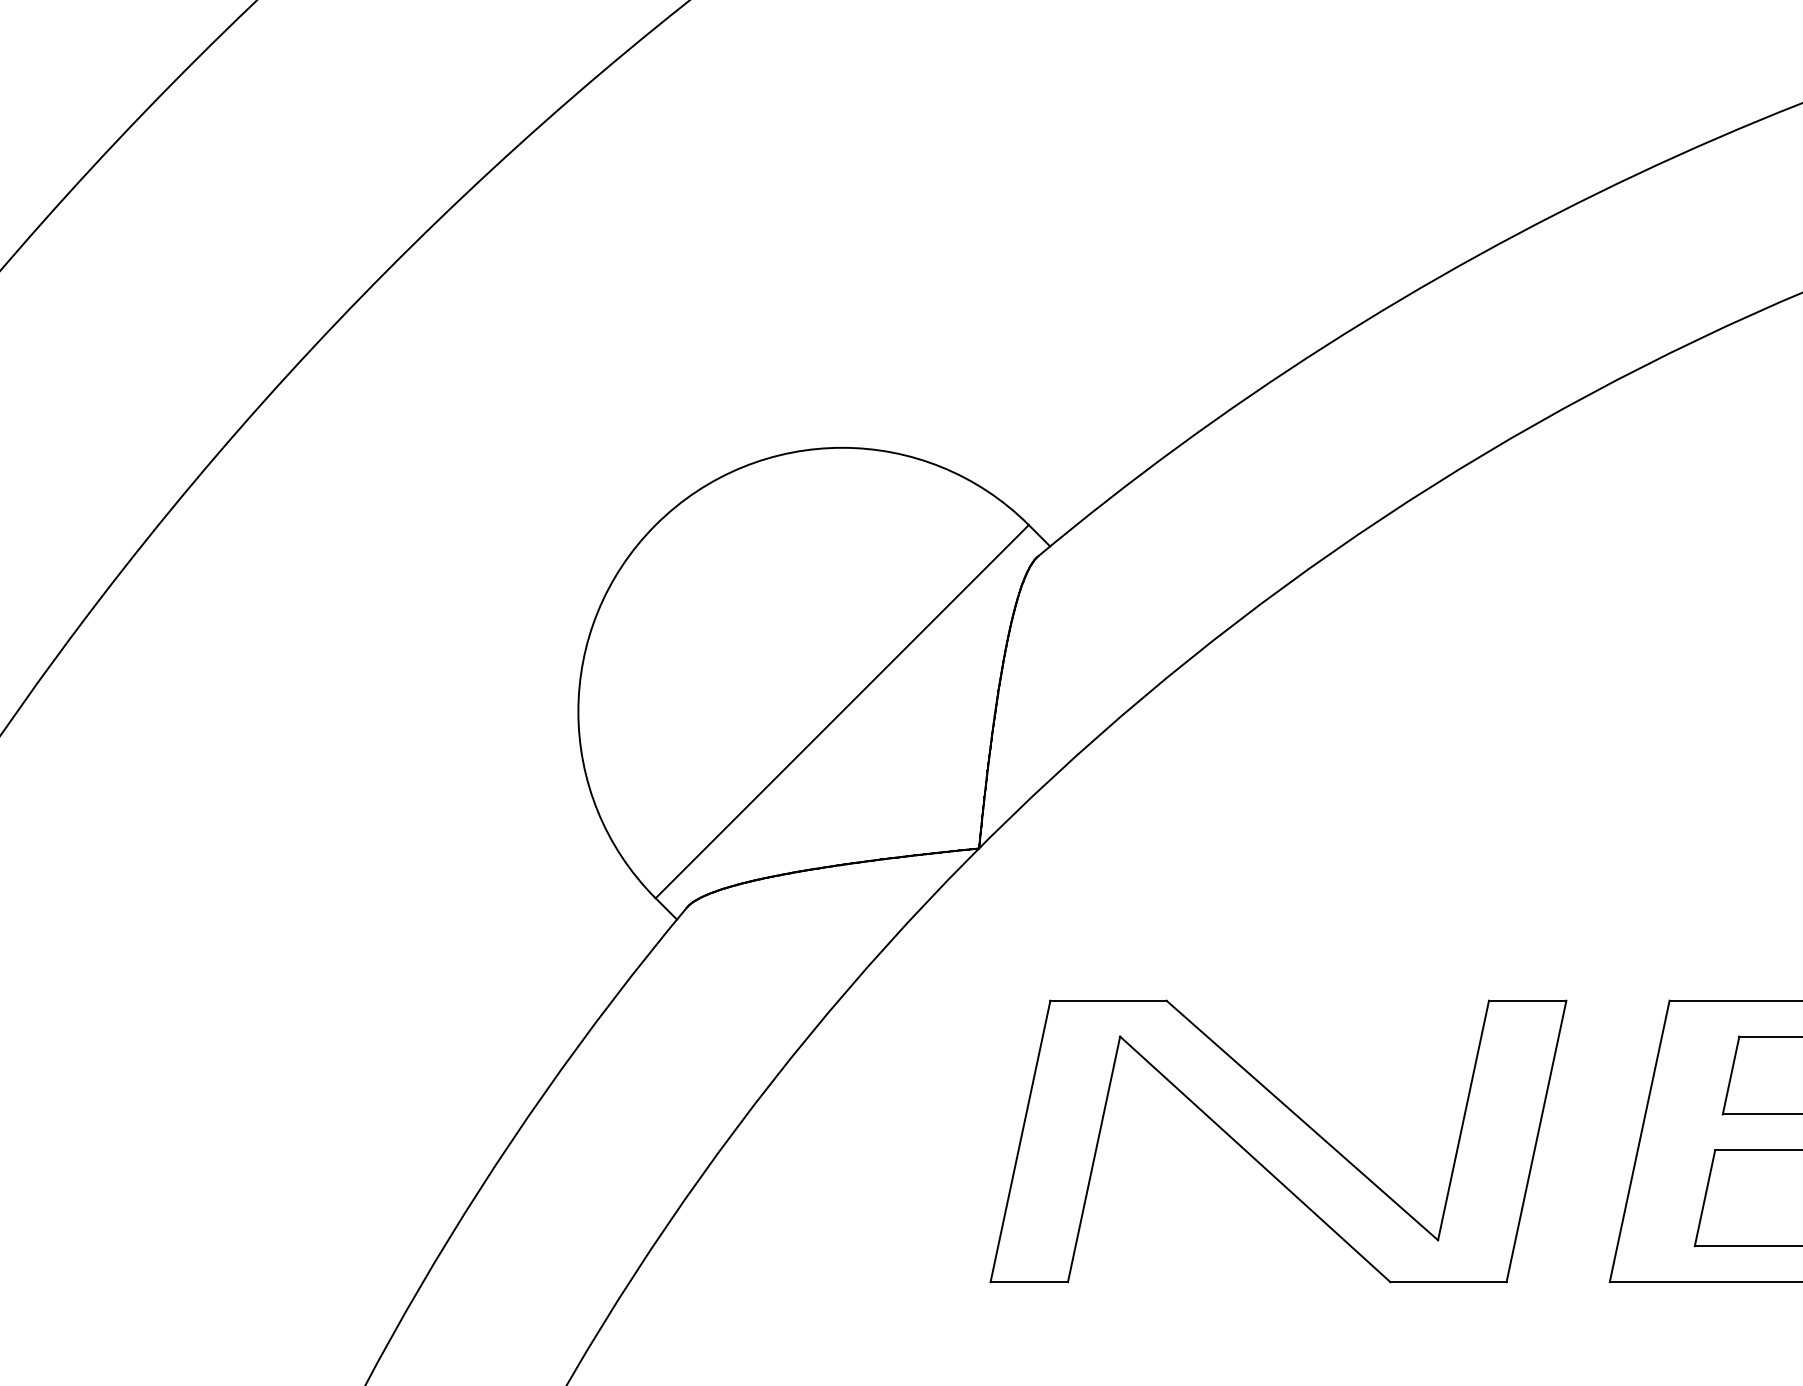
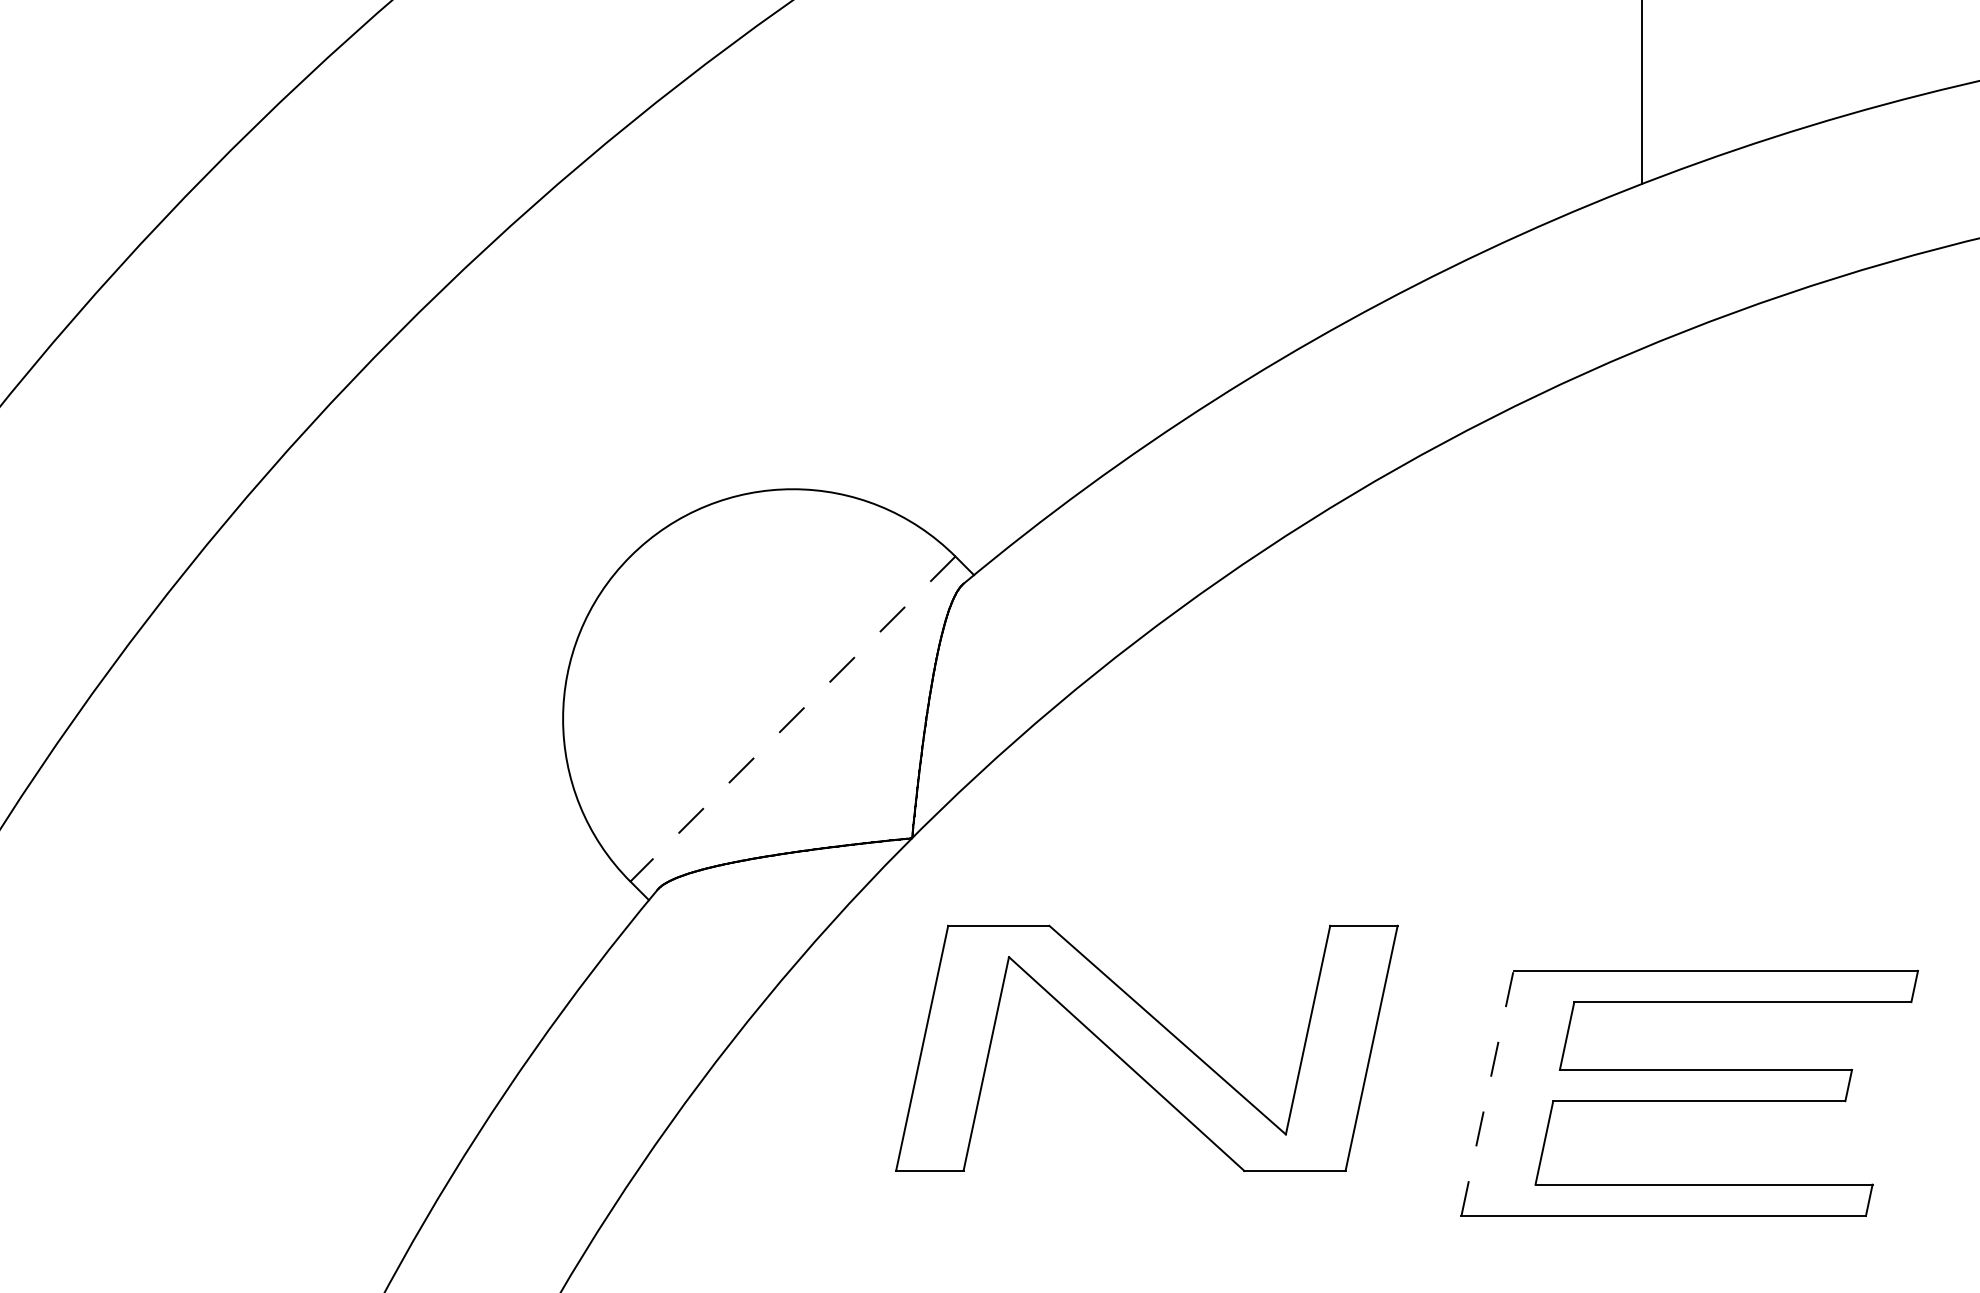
line: (841, 712) -> (792, 719), solid -> dashed
part: (1278, 1140) -> (1146, 1047), moved
line: (1639, 1140) -> (1487, 1092), solid -> dashed

